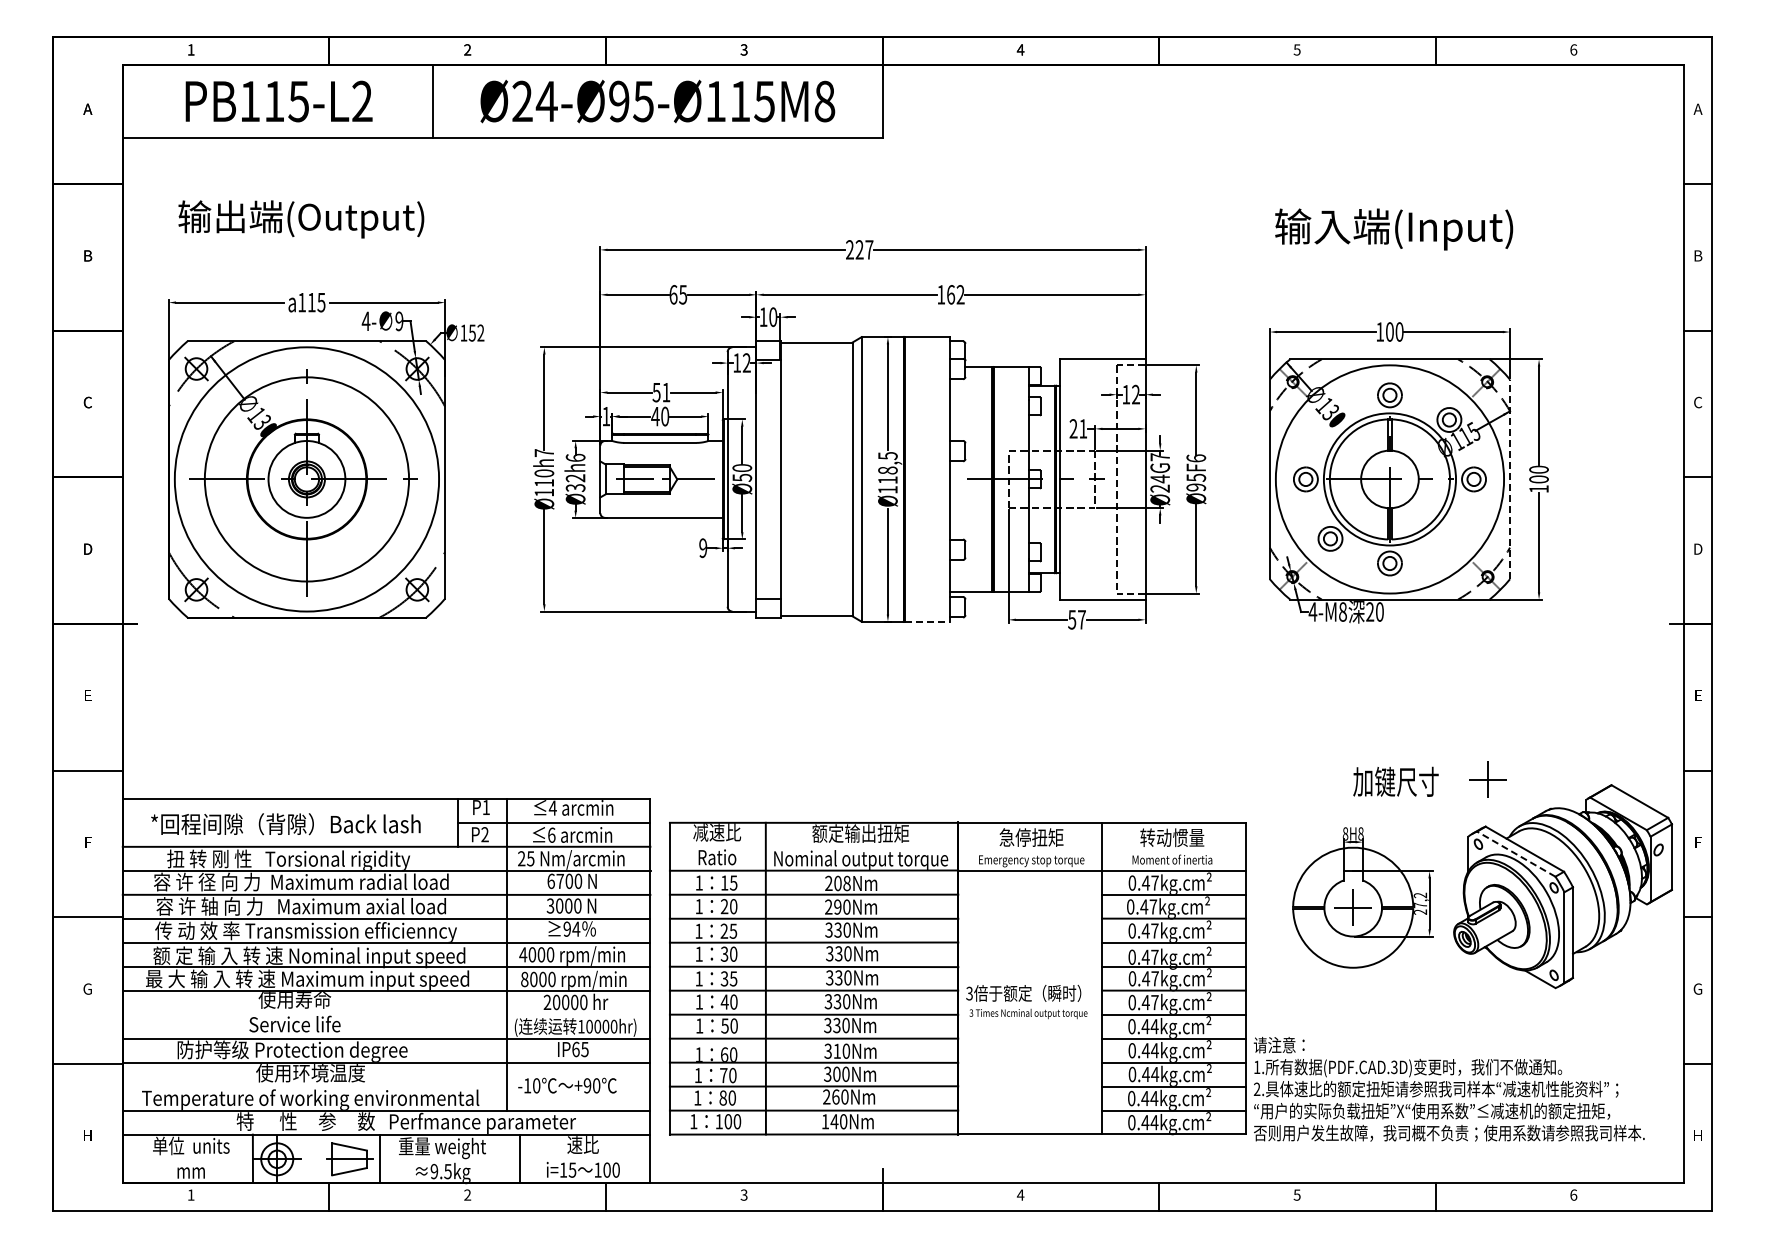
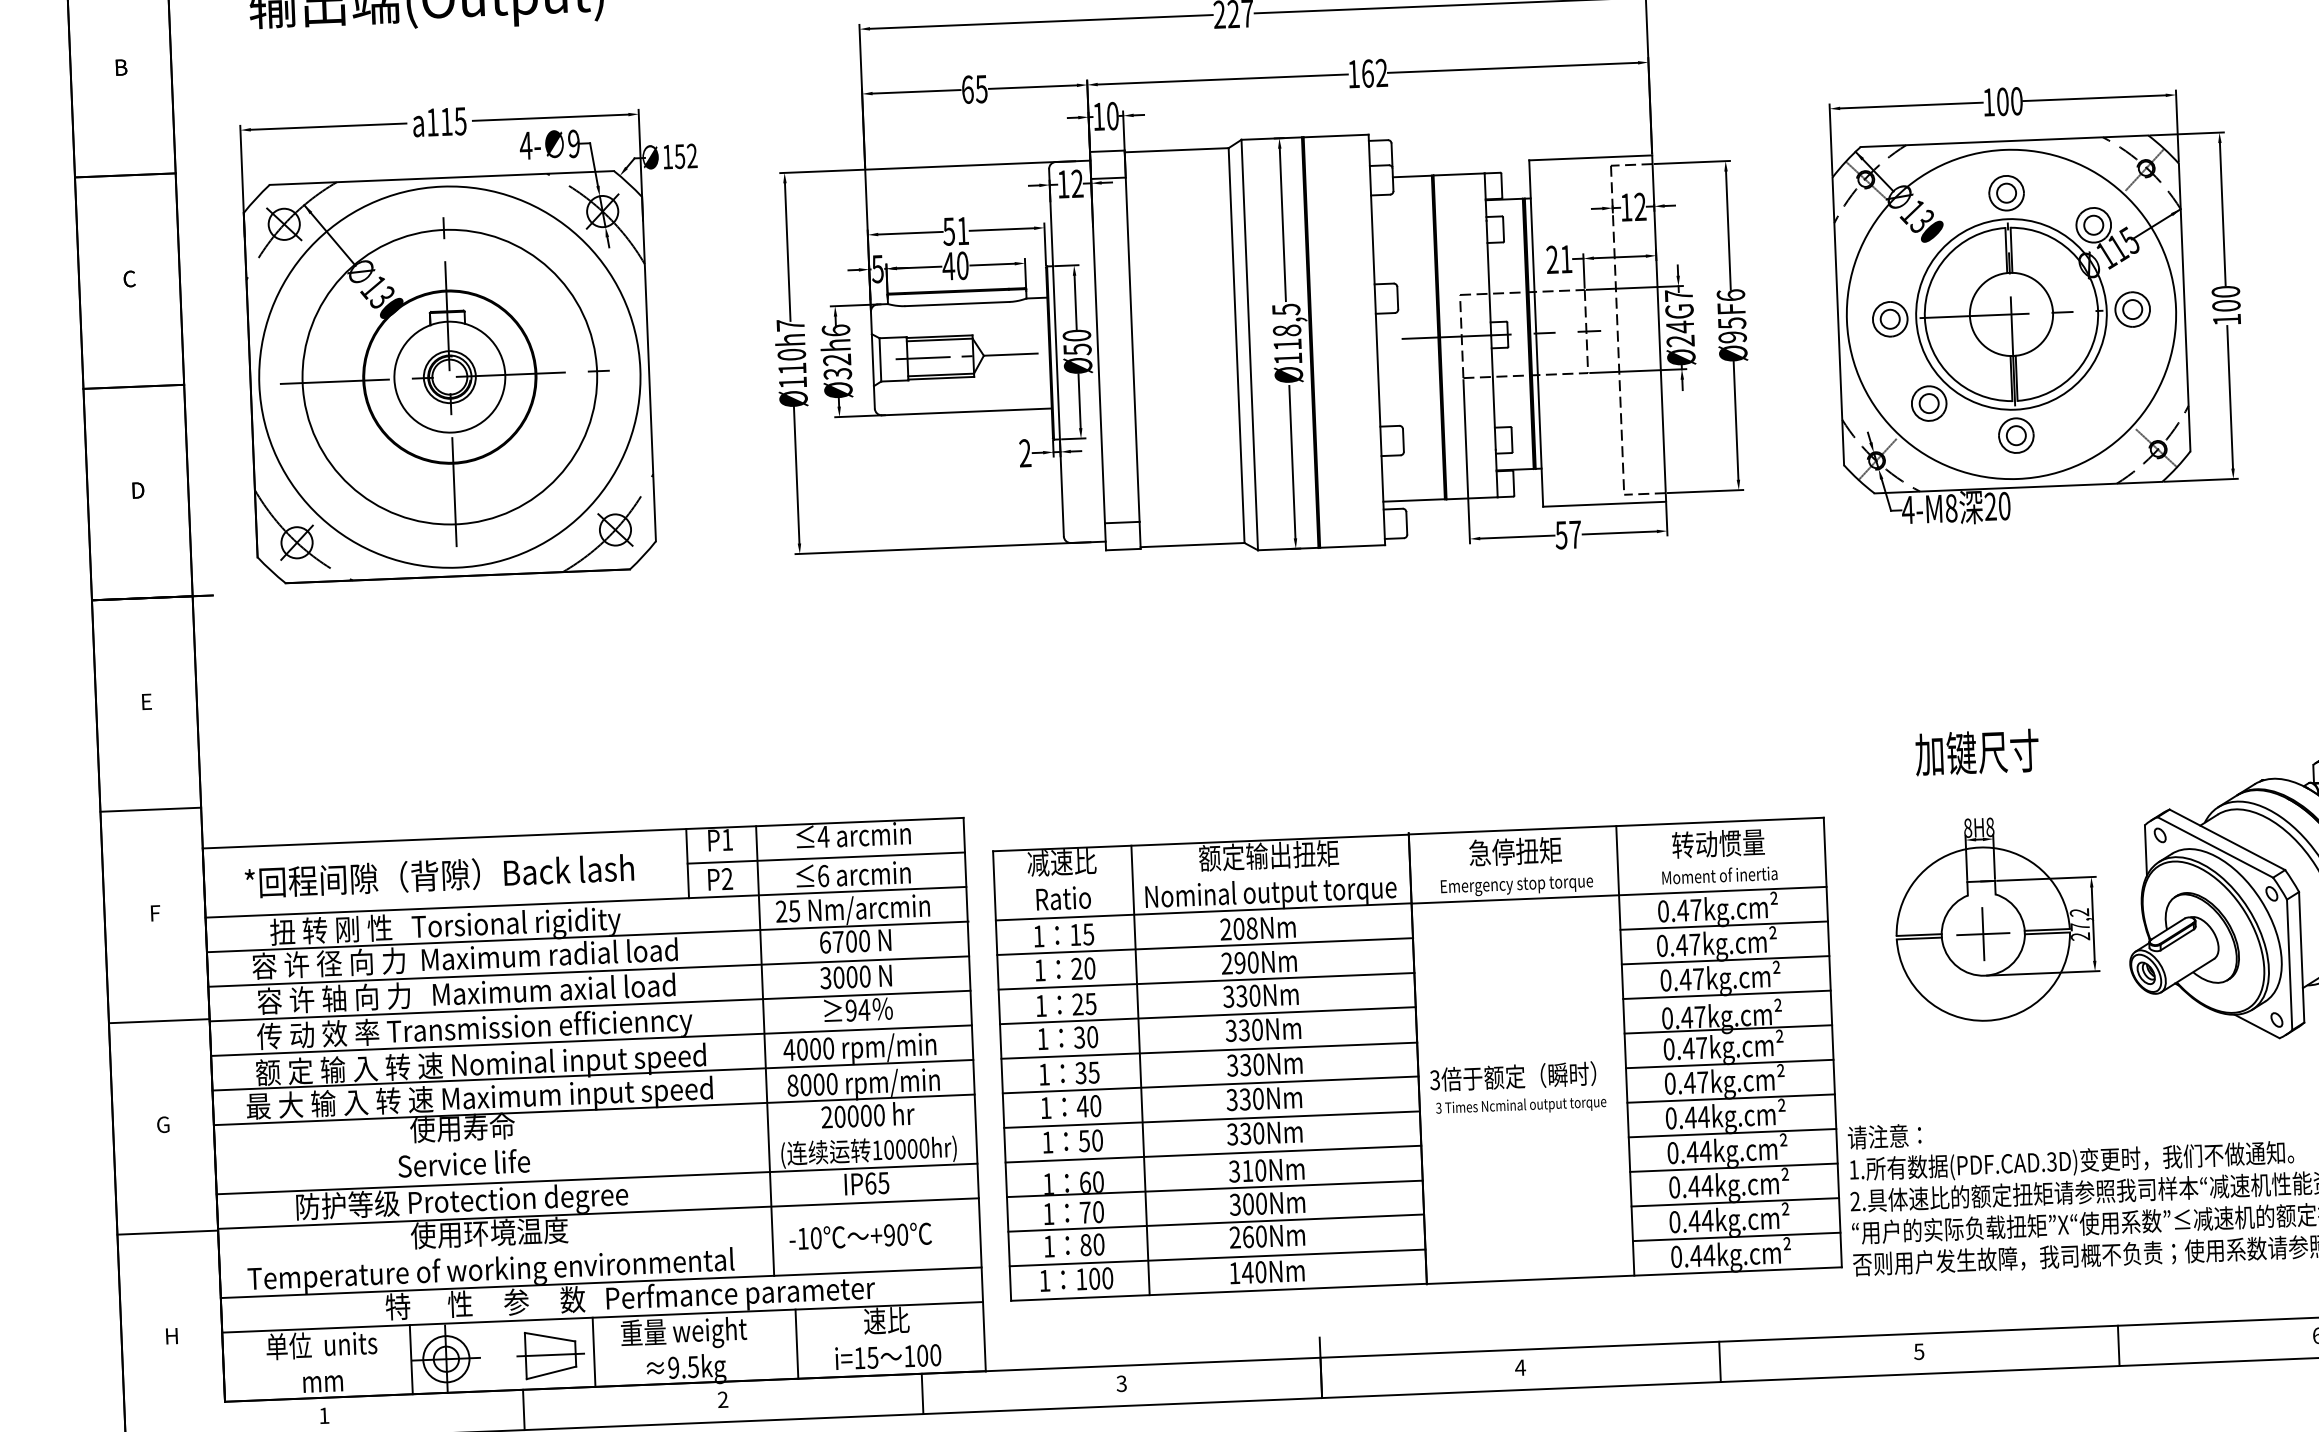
text: (606, 416) -> (878, 269), 1 -> 5
line: (1510, 479) -> (2185, 307), dashed -> solid
text: (703, 548) -> (1025, 453), 9 -> 2
line: (927, 621) -> (1352, 546), dashed -> solid
part: (1487, 779) -> (2169, 741), removed
text: (1395, 781) -> (1976, 752), moved
line: (1515, 853) -> (2214, 846), dashed -> solid

